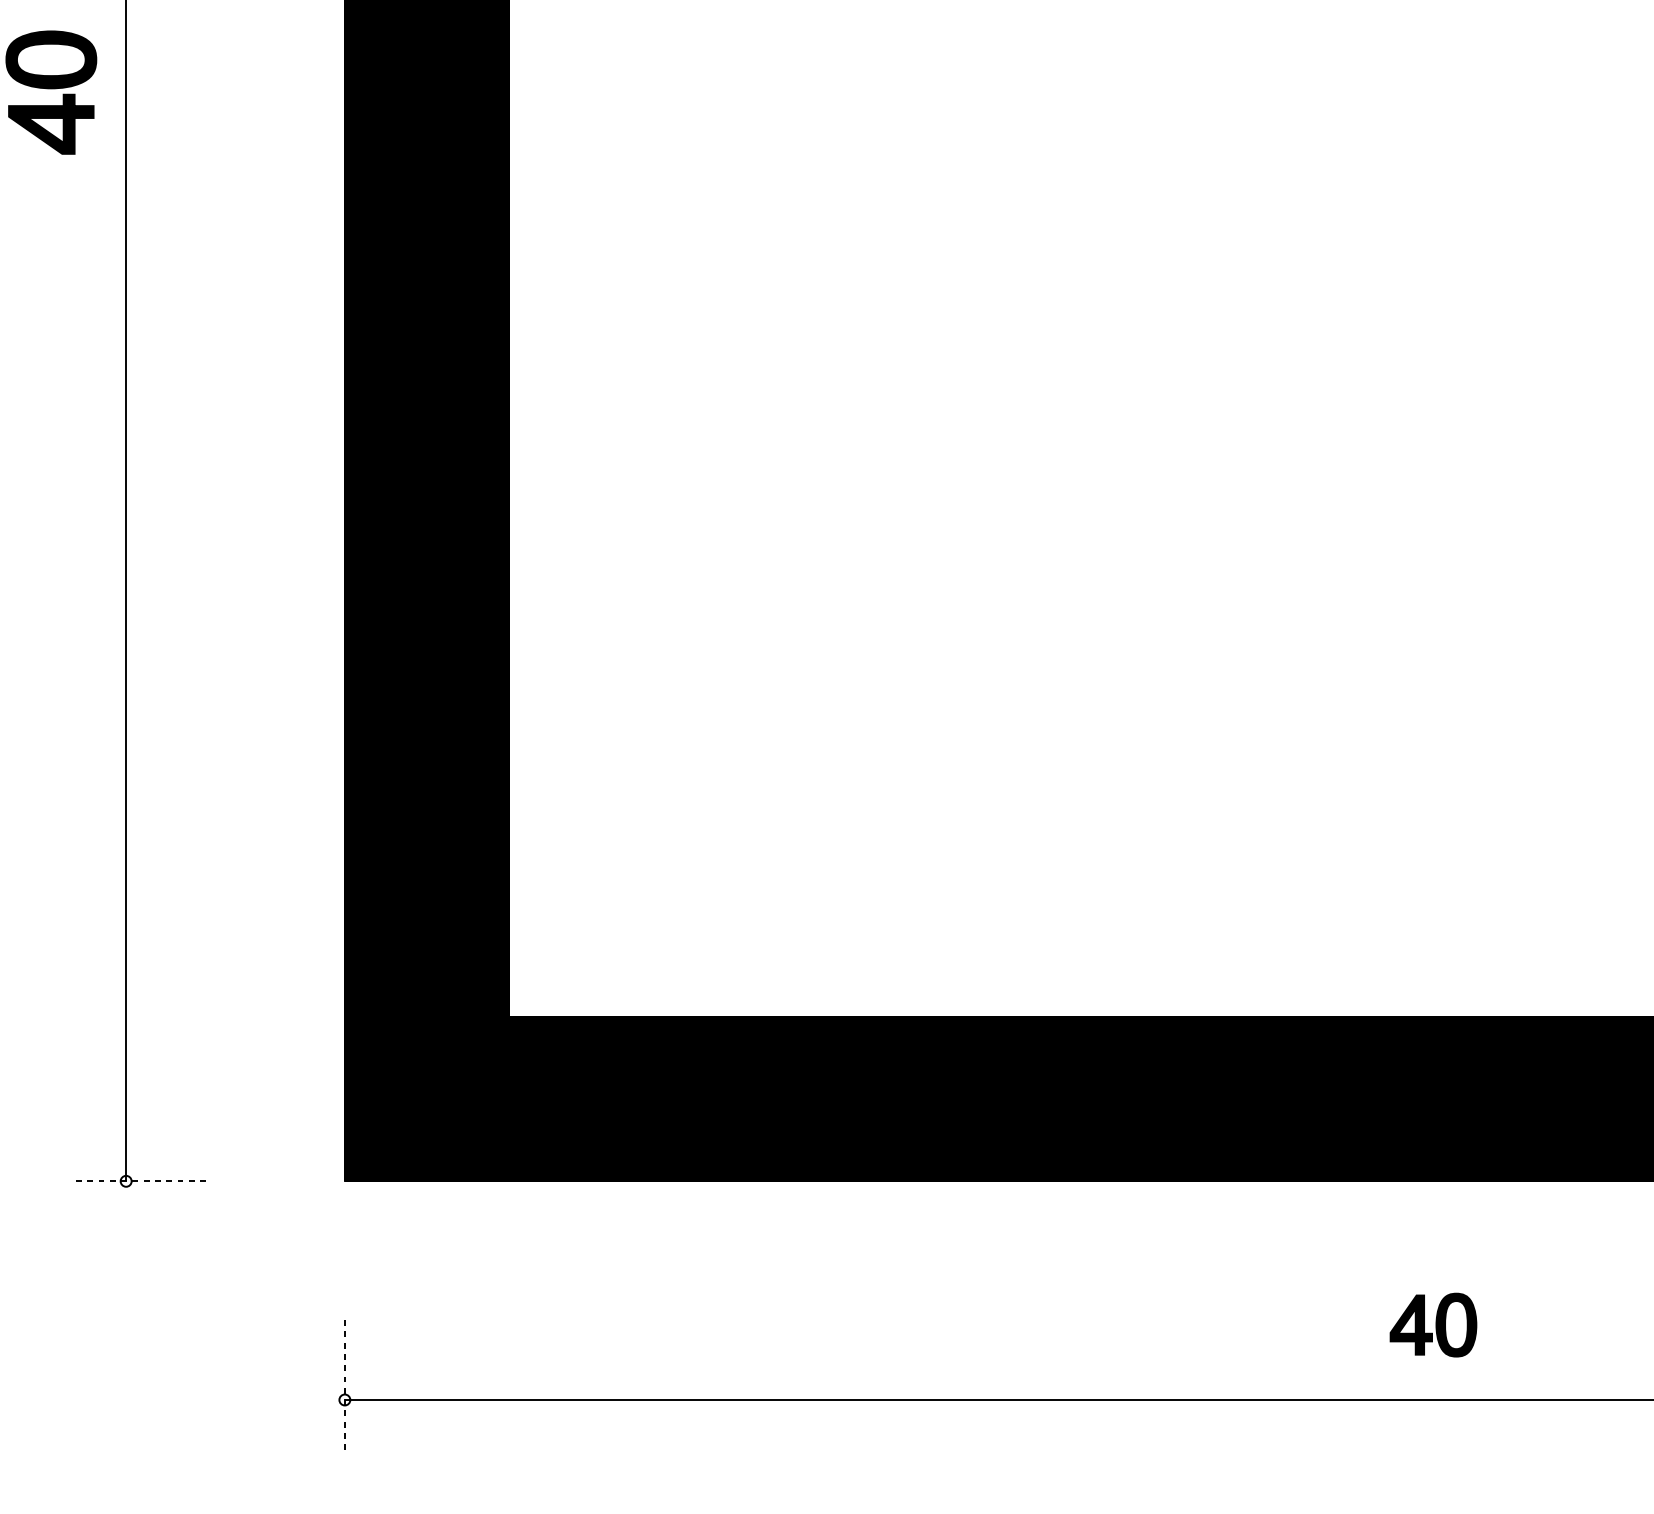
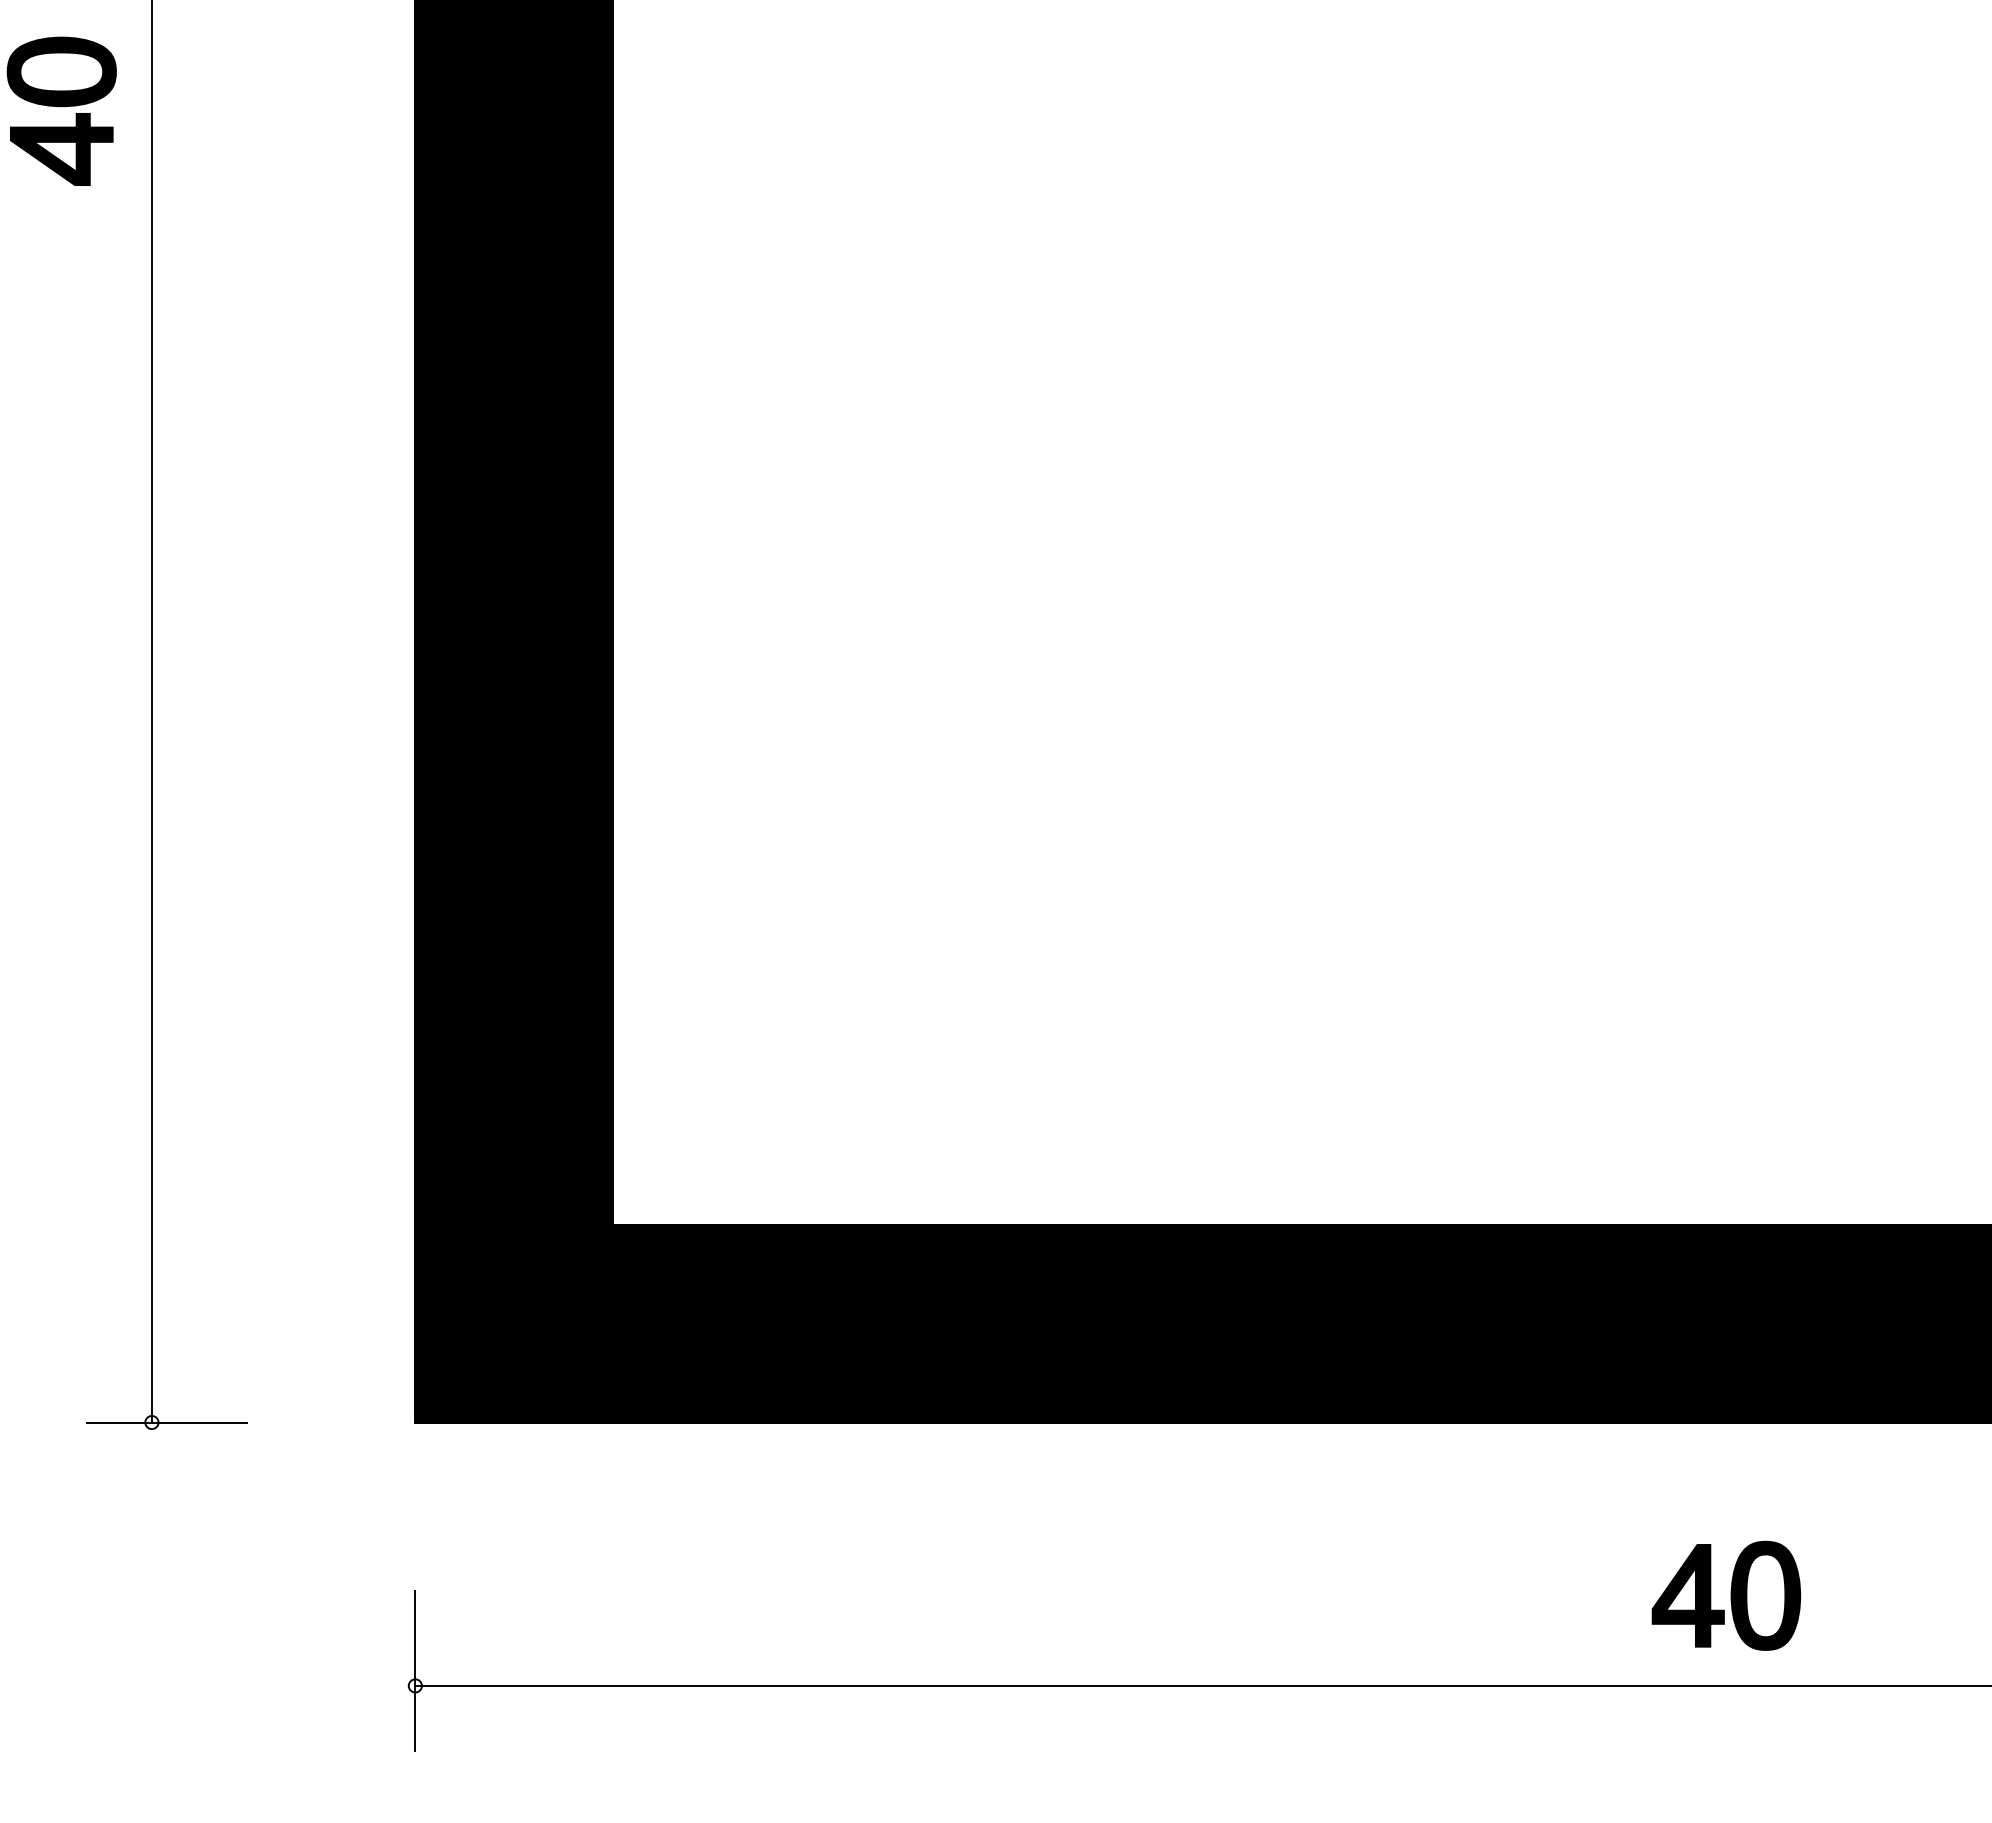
line: (139, 1181) -> (167, 1422), dashed -> solid
part: (1433, 1324) -> (1726, 1595), size x1.43
line: (345, 1387) -> (415, 1670), dashed -> solid

